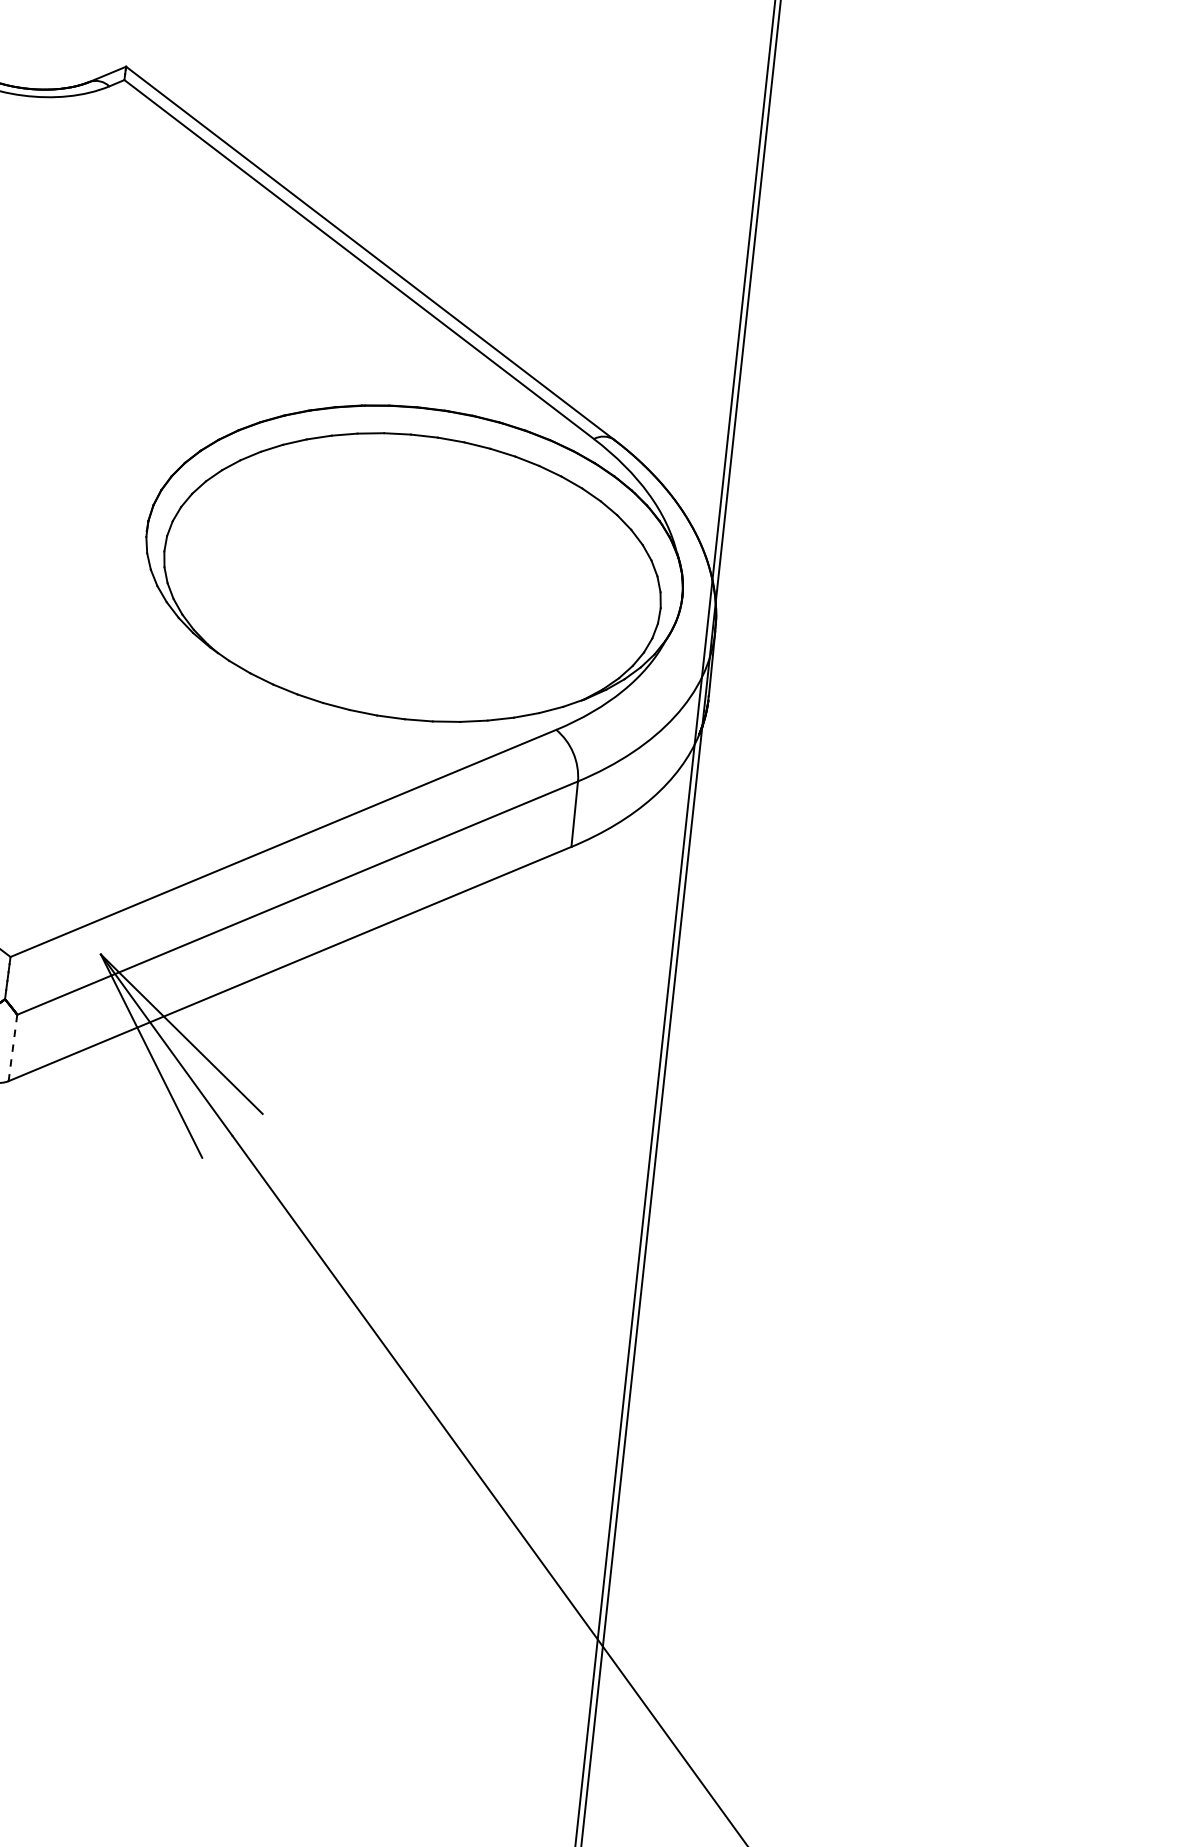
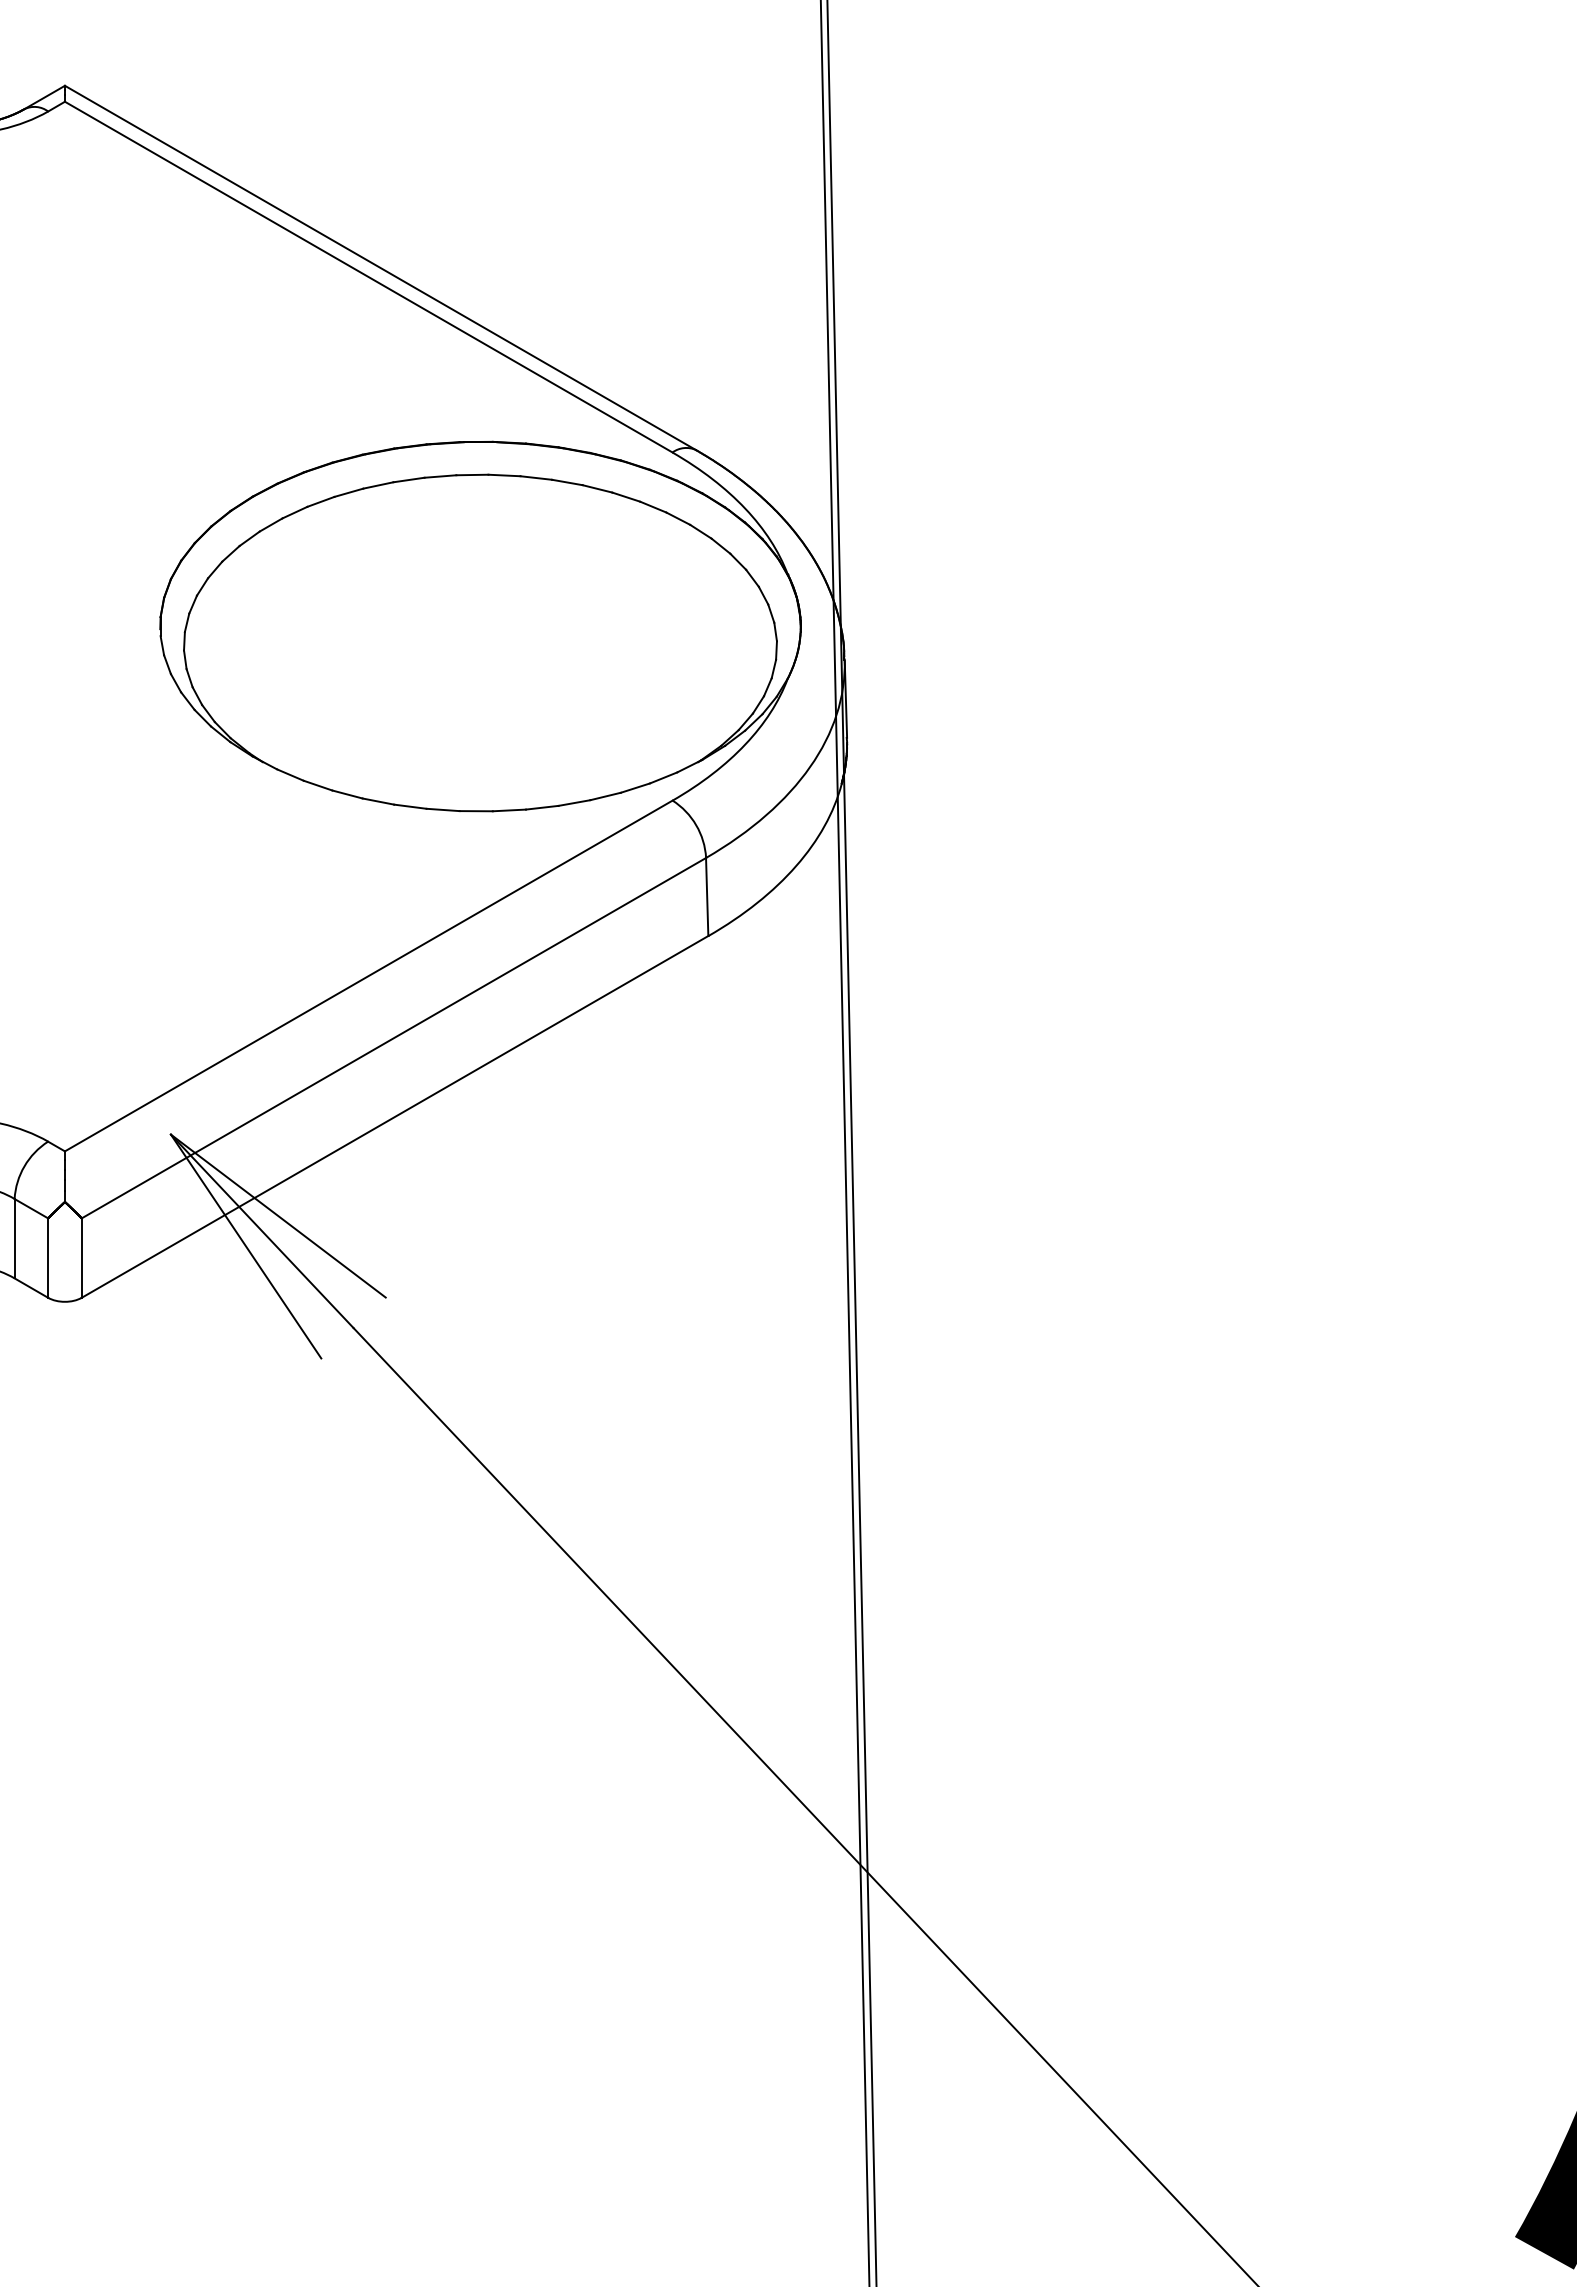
line: (12, 1048) -> (81, 1258), dashed -> solid

